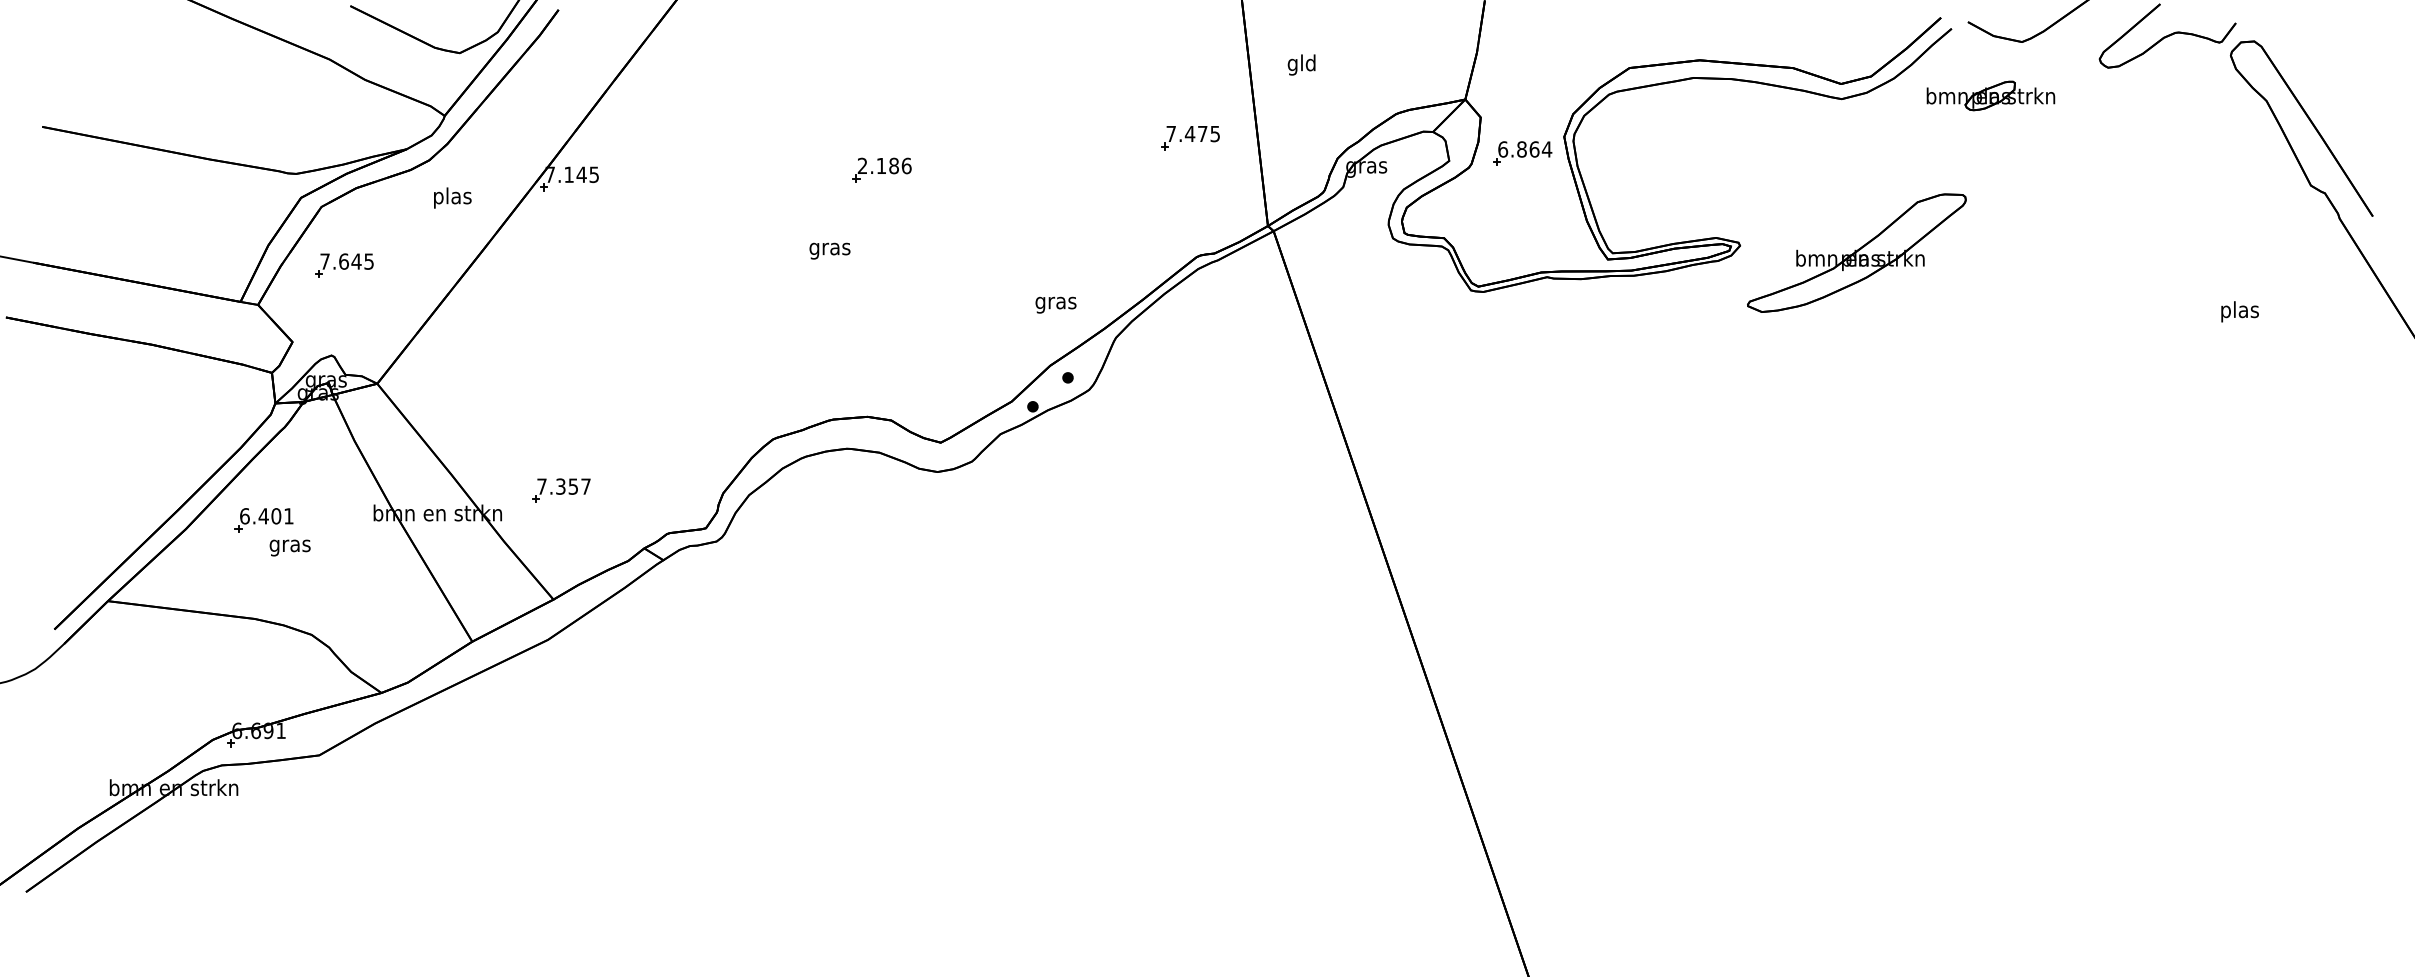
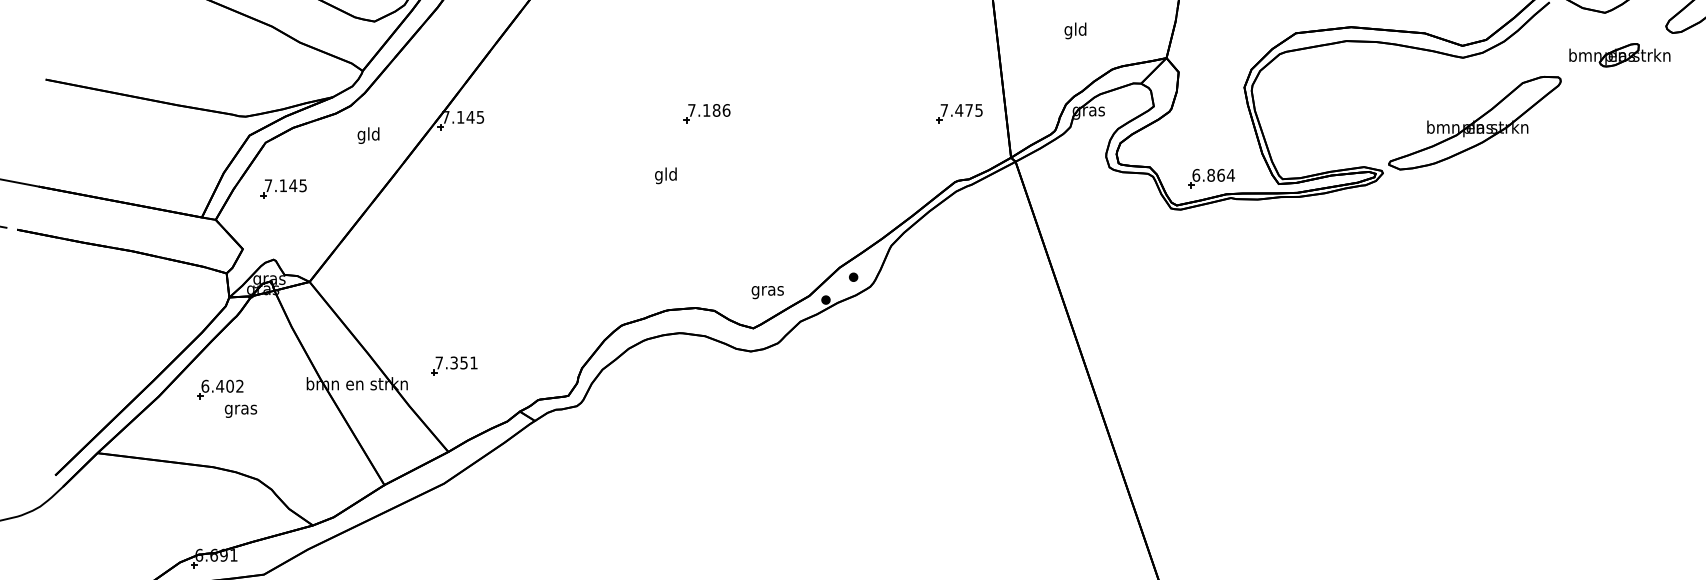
text: (1301, 64) -> (1075, 30), moved
part: (1990, 95) -> (1619, 54), moved
part: (1190, 138) -> (959, 113), moved
part: (1522, 153) -> (1211, 178), moved
text: (862, 165) -> (691, 110), 2.186 -> 7.186
text: (452, 197) -> (368, 135), plas -> gld
text: (829, 248) -> (665, 175), gras -> gld
part: (1856, 252) -> (1474, 122), moved
text: (343, 261) -> (282, 185), 7.645 -> 7.145
text: (1055, 304) -> (767, 291), moved
text: (585, 486) -> (473, 362), 7.357 -> 7.351
text: (288, 516) -> (239, 386), 6.401 -> 6.402

